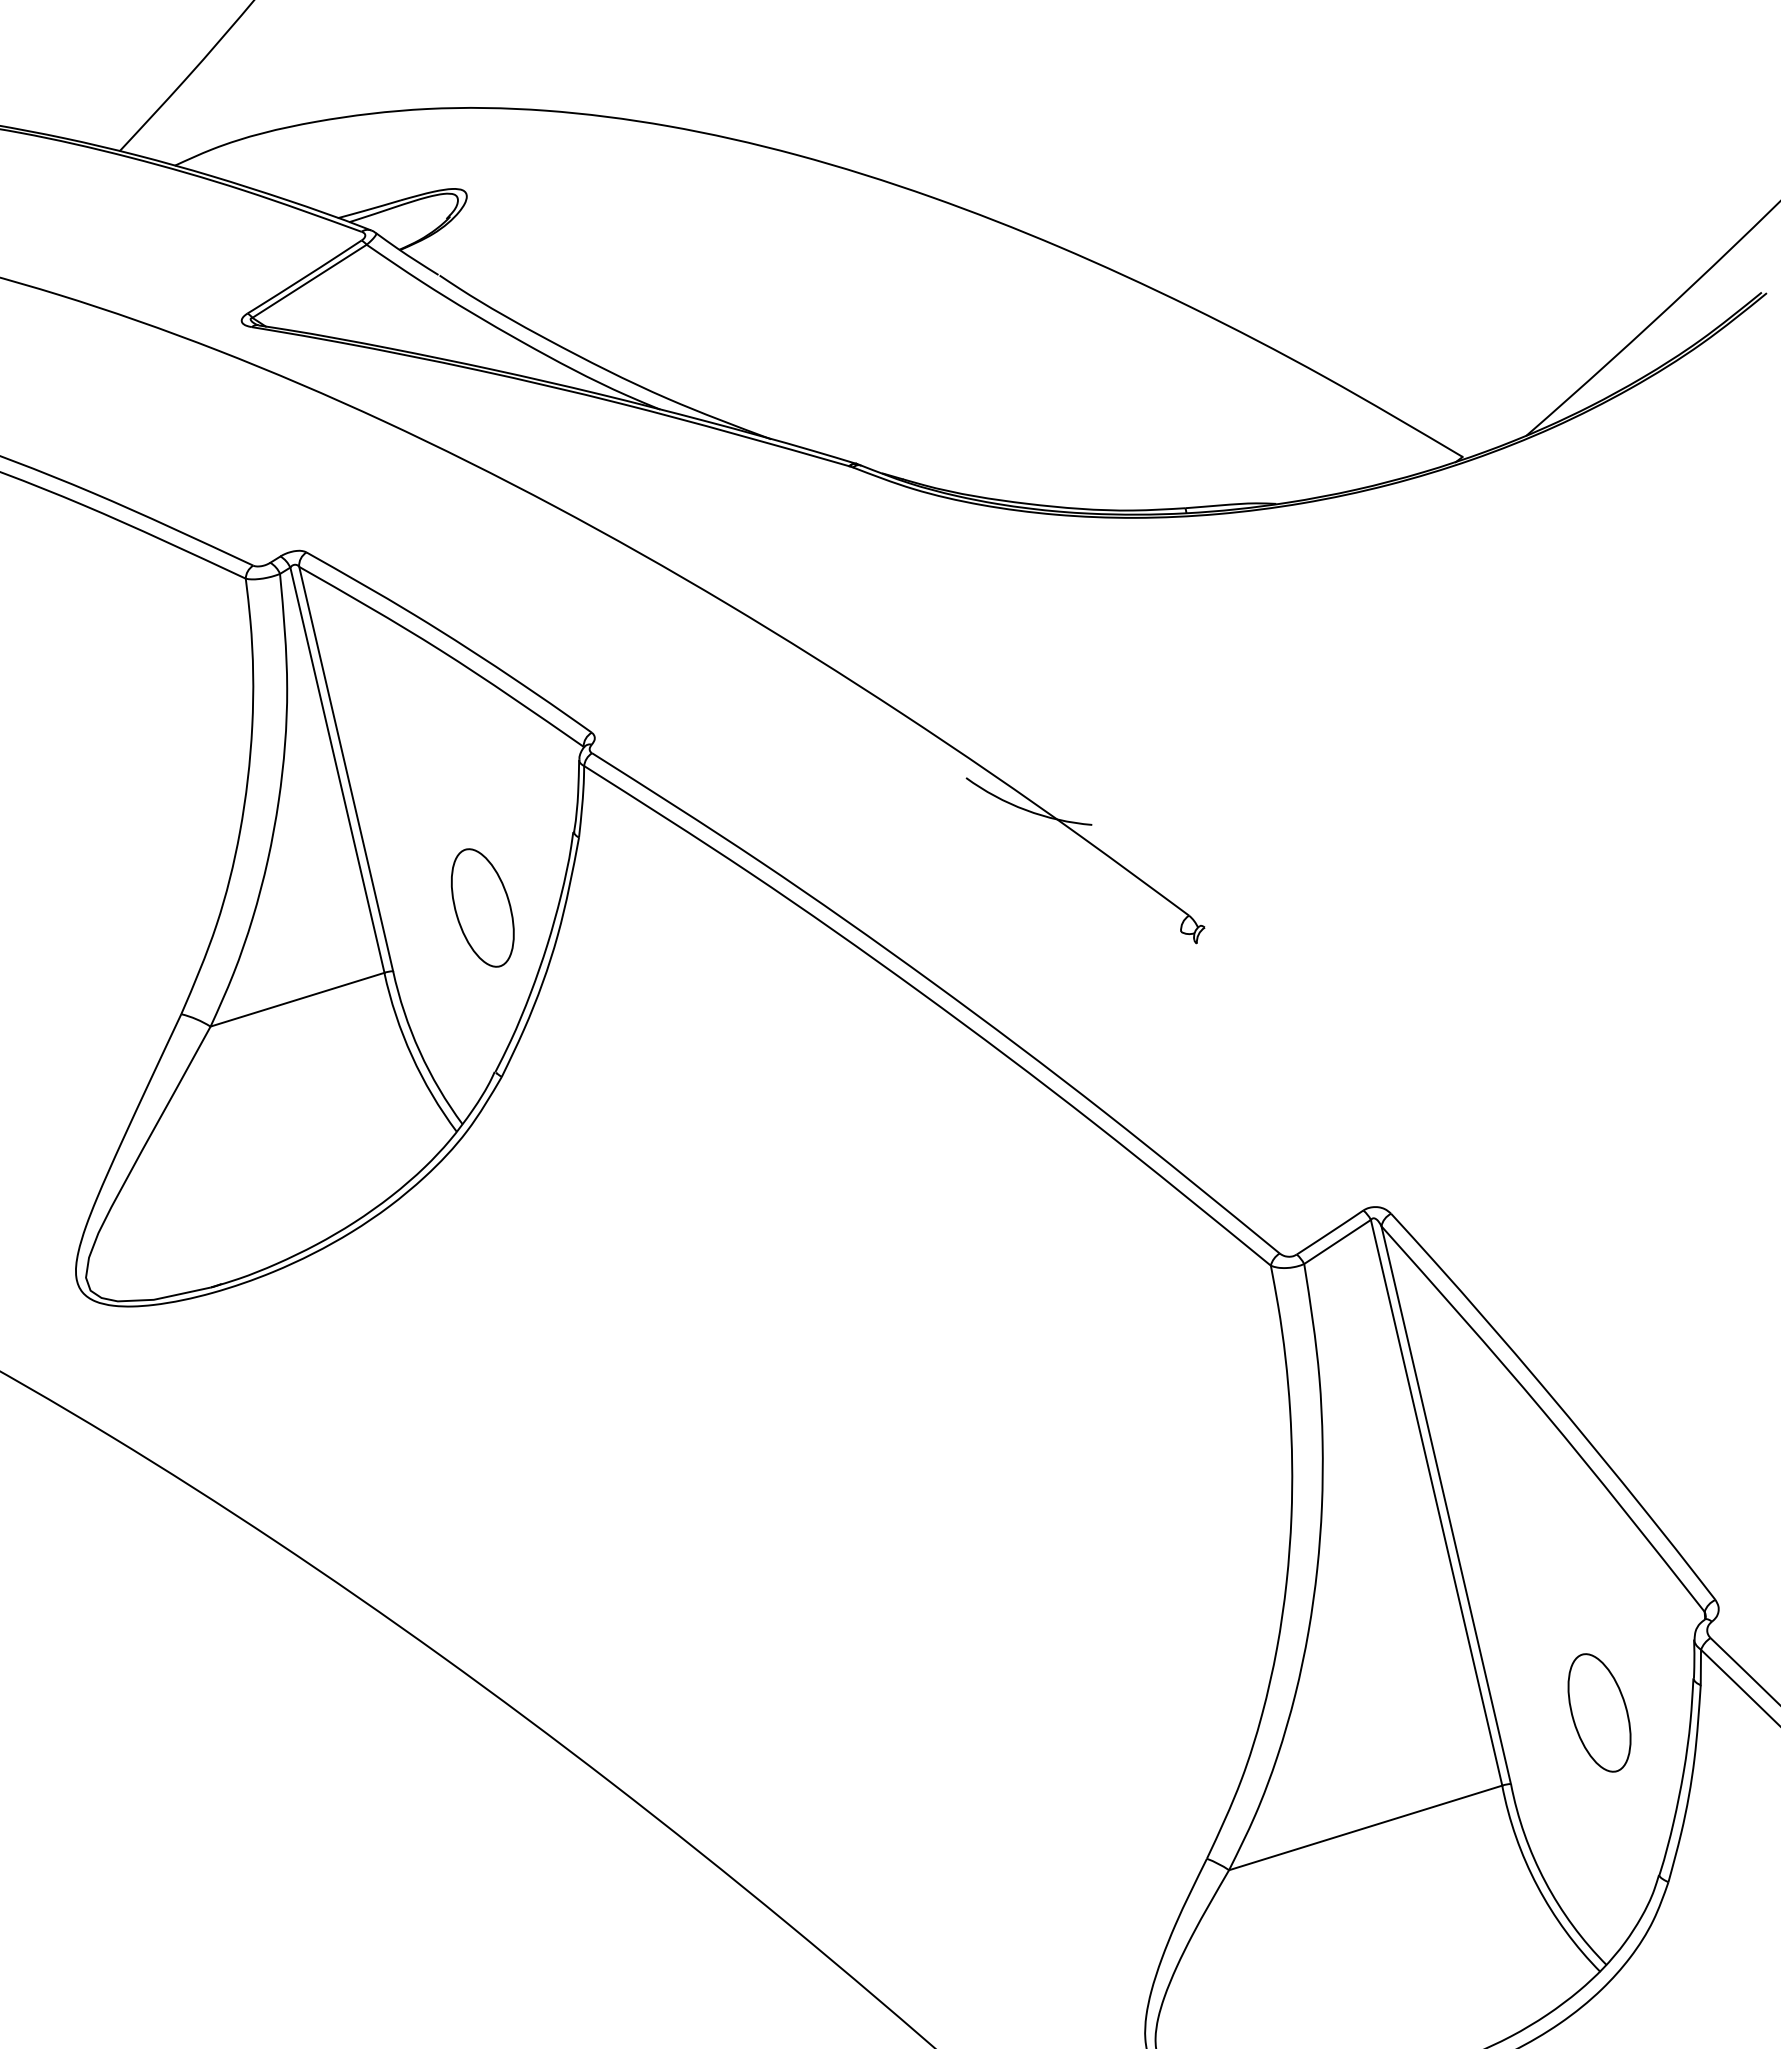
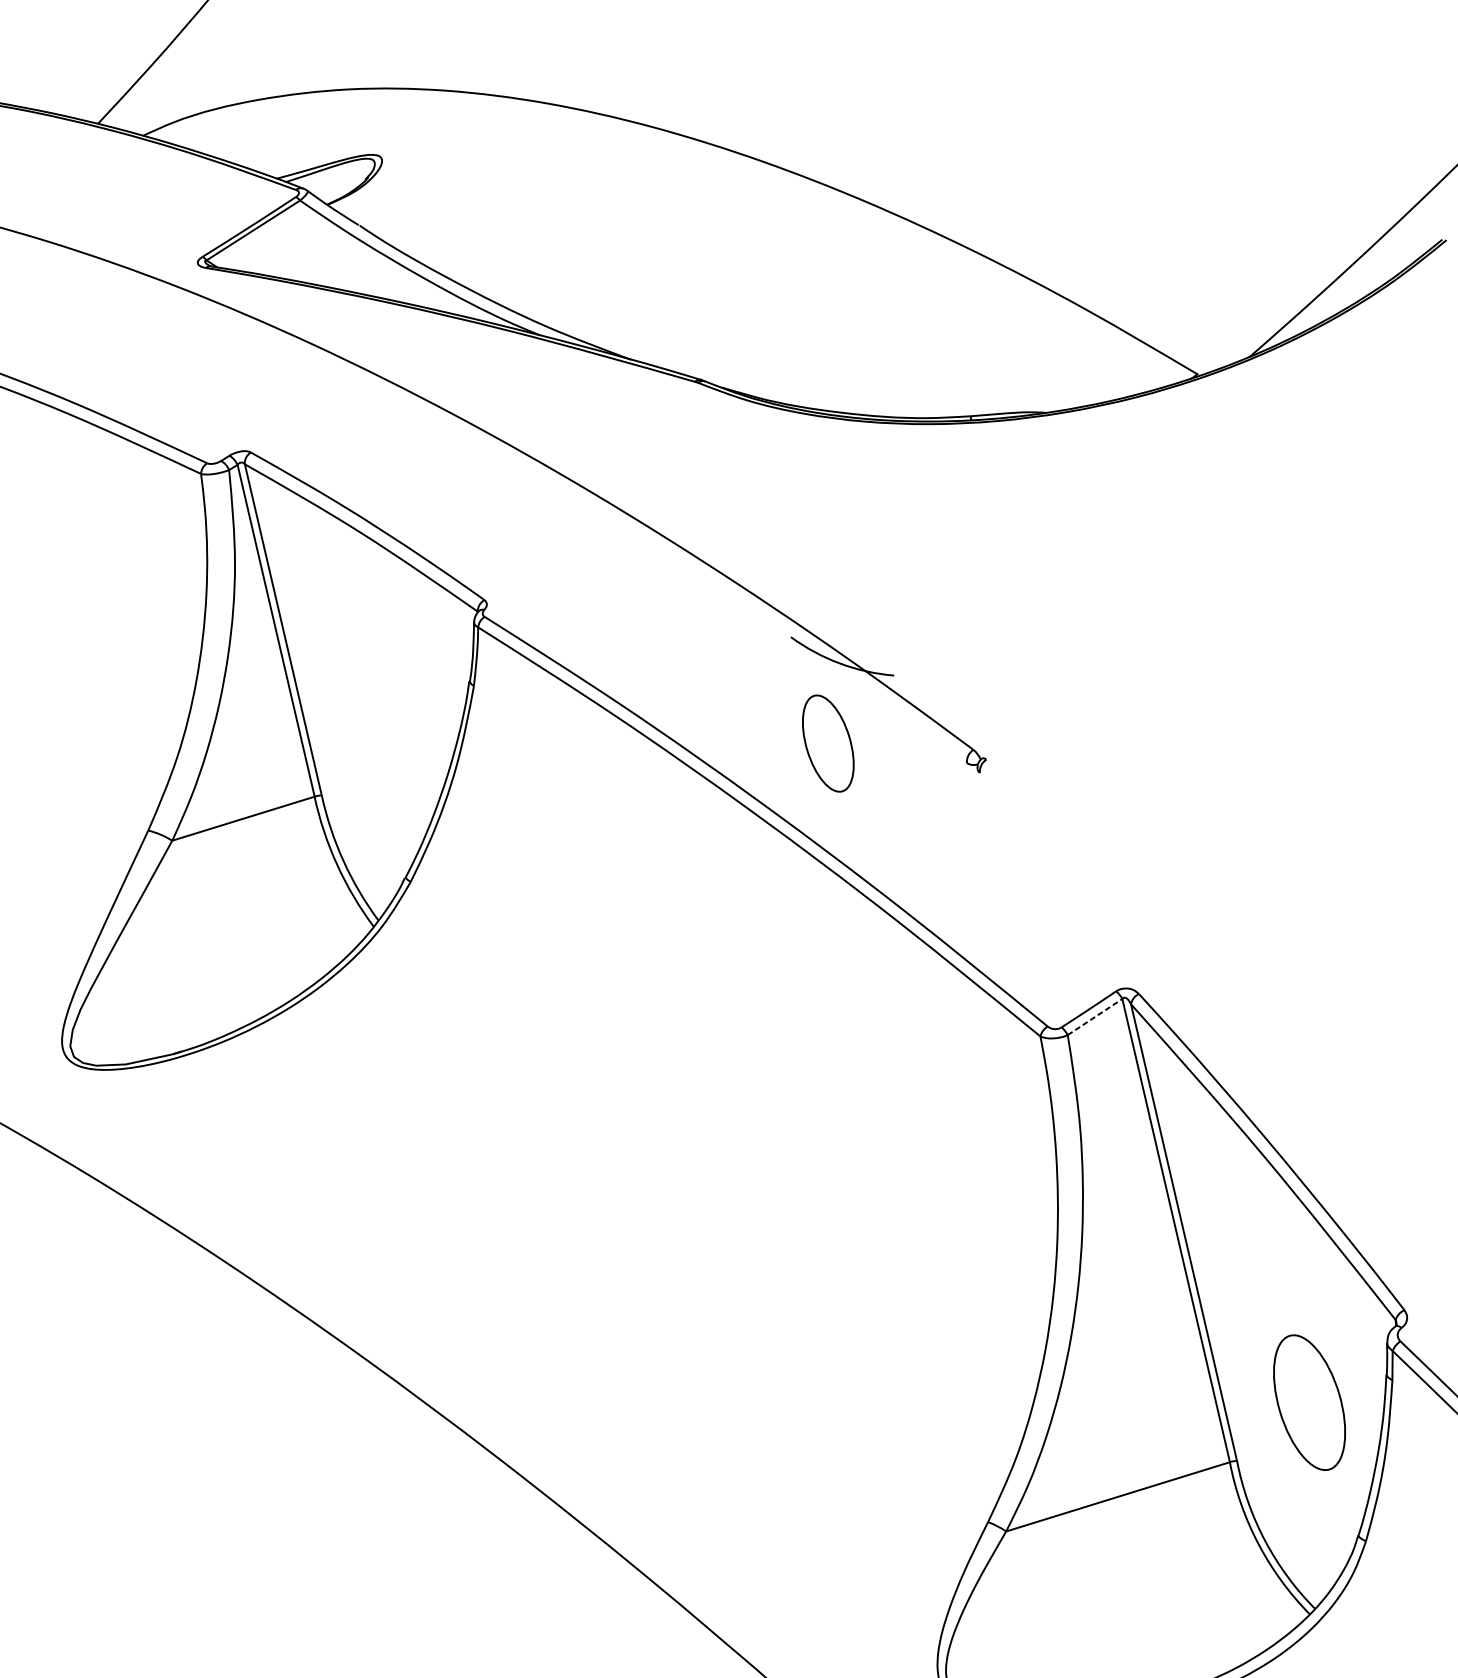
part: (482, 907) -> (828, 743), moved
line: (1337, 1241) -> (1095, 1016), solid -> dashed
part: (1599, 1712) -> (1309, 1402), size x1.4

